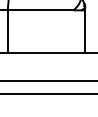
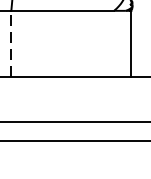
line: (7, 31) -> (10, 43), solid -> dashed

